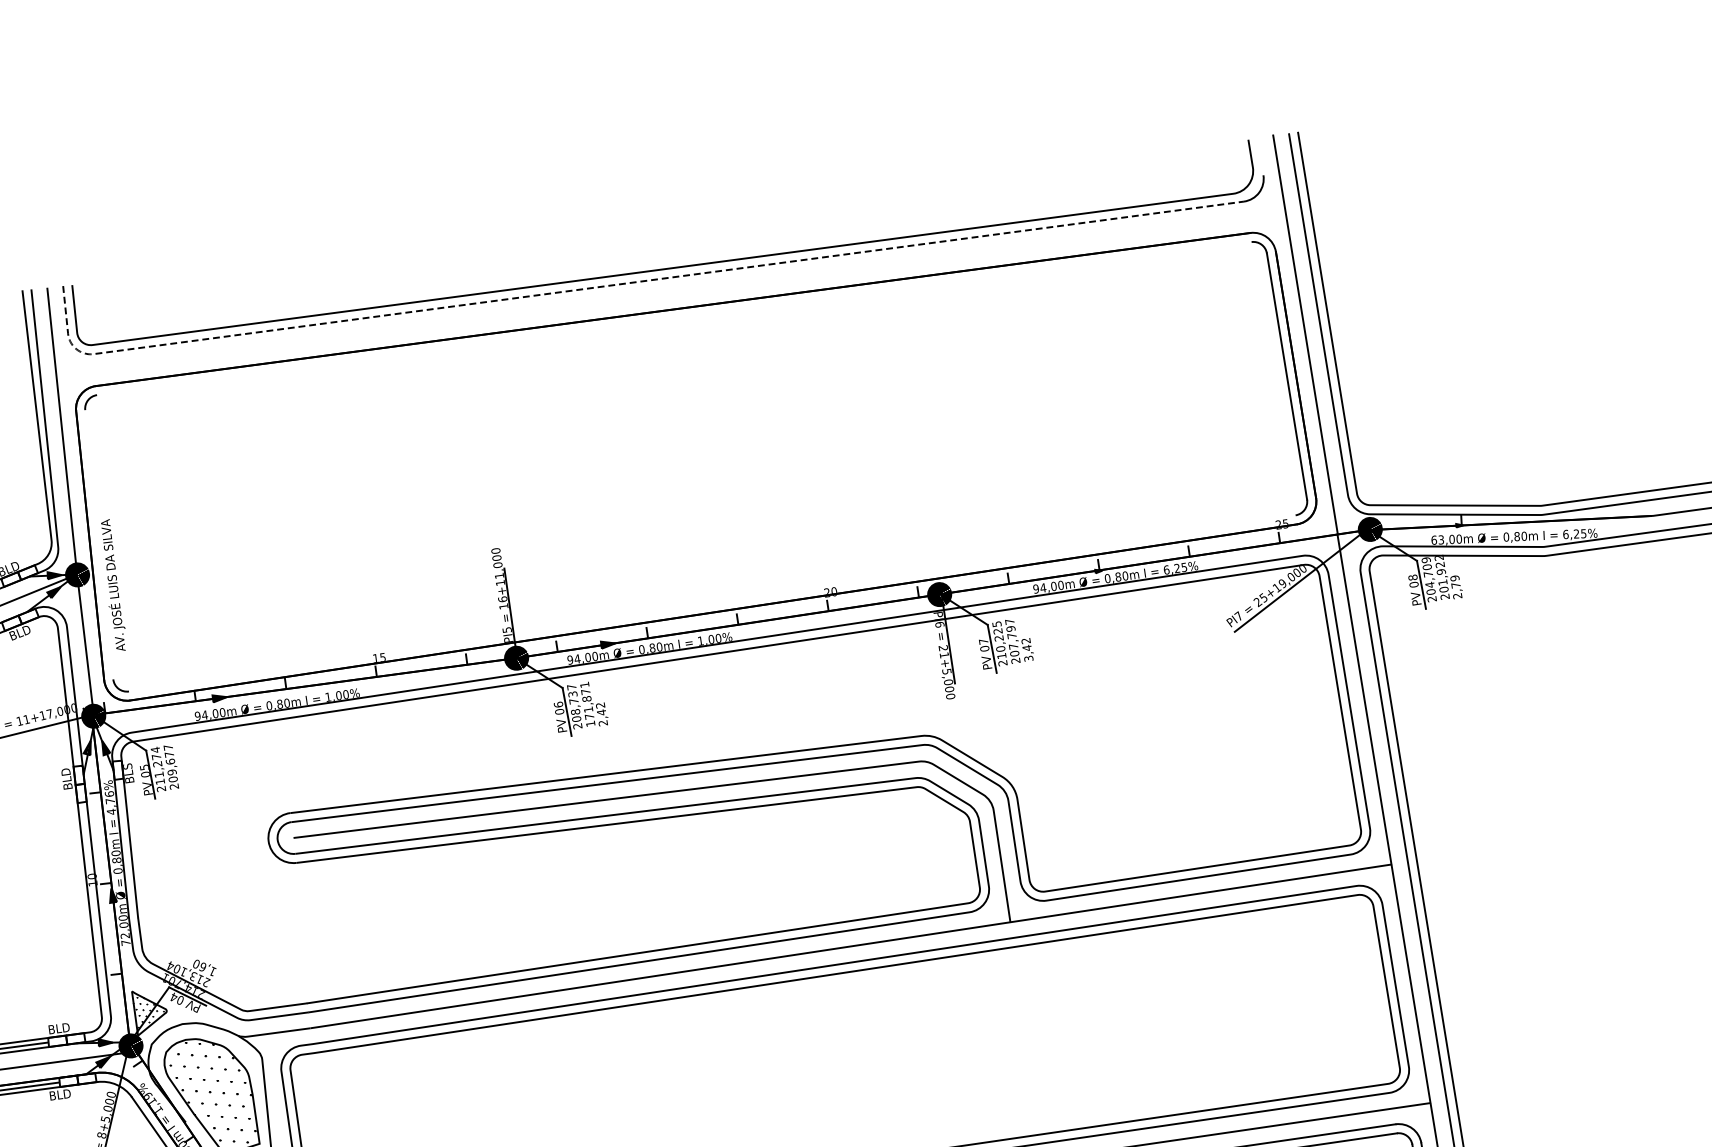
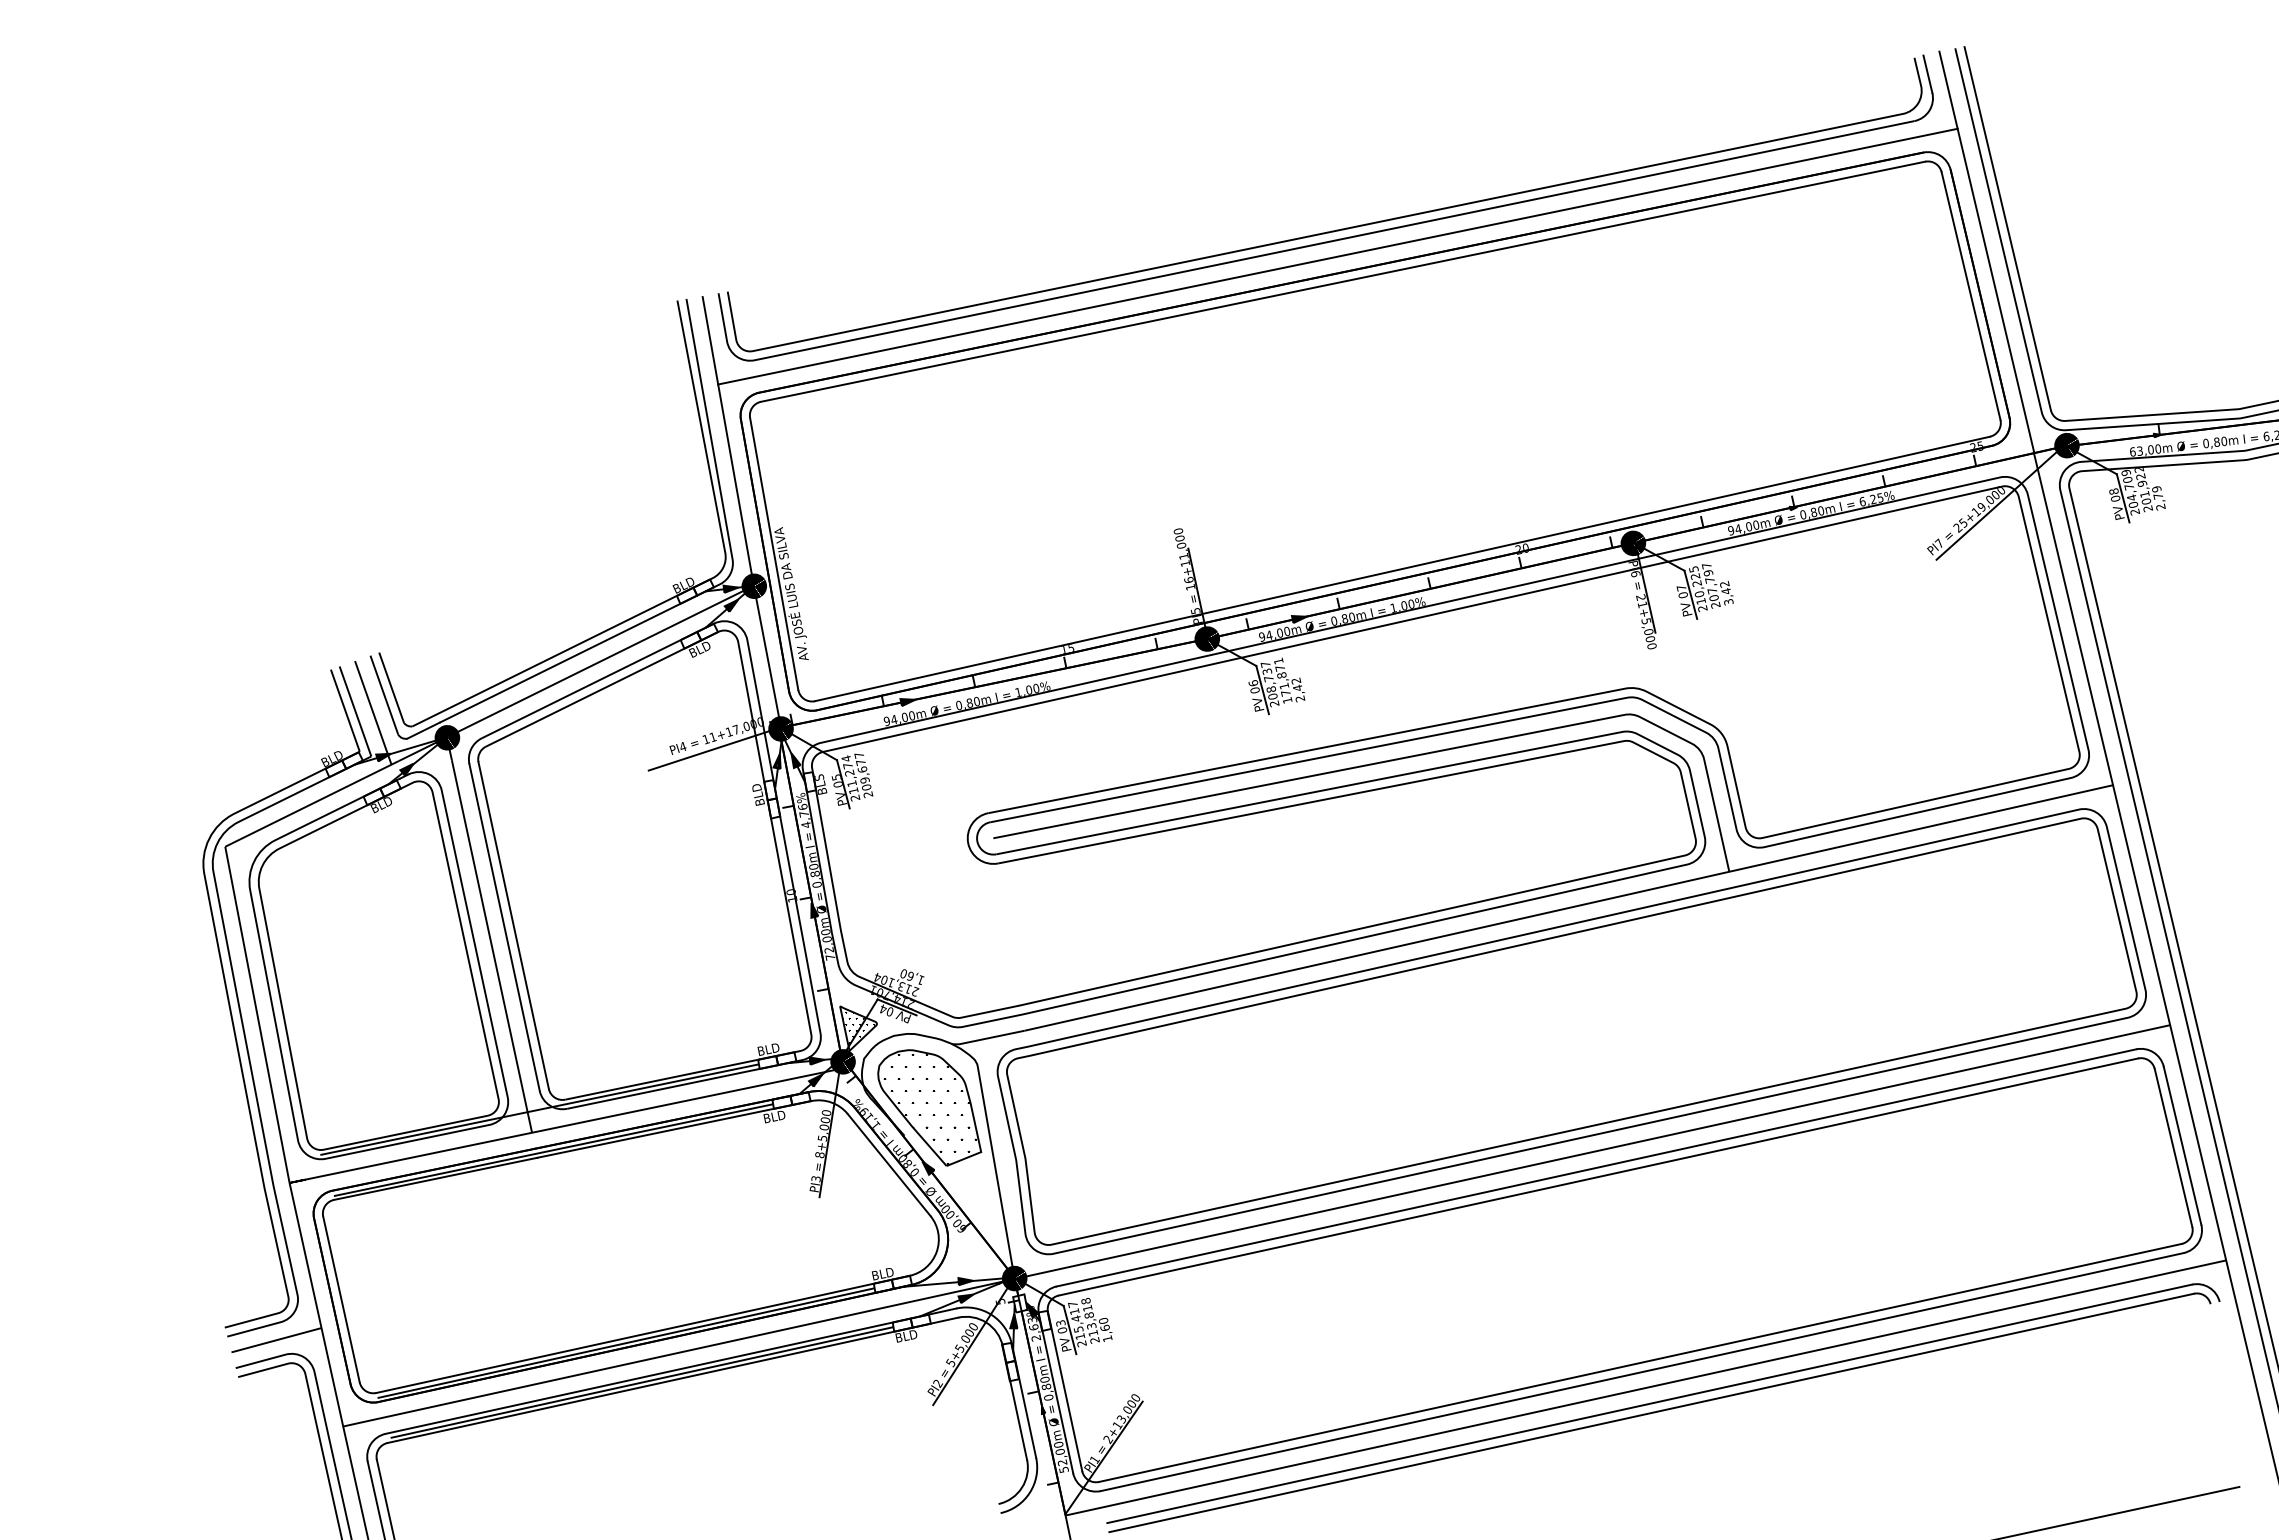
line: (1260, 155) -> (1927, 73), added
line: (621, 284) -> (1286, 250), dashed -> solid
line: (670, 293) -> (1337, 256), added
line: (674, 318) -> (1343, 281), added
line: (99, 544) -> (774, 553), added
line: (712, 602) -> (1402, 568), added

